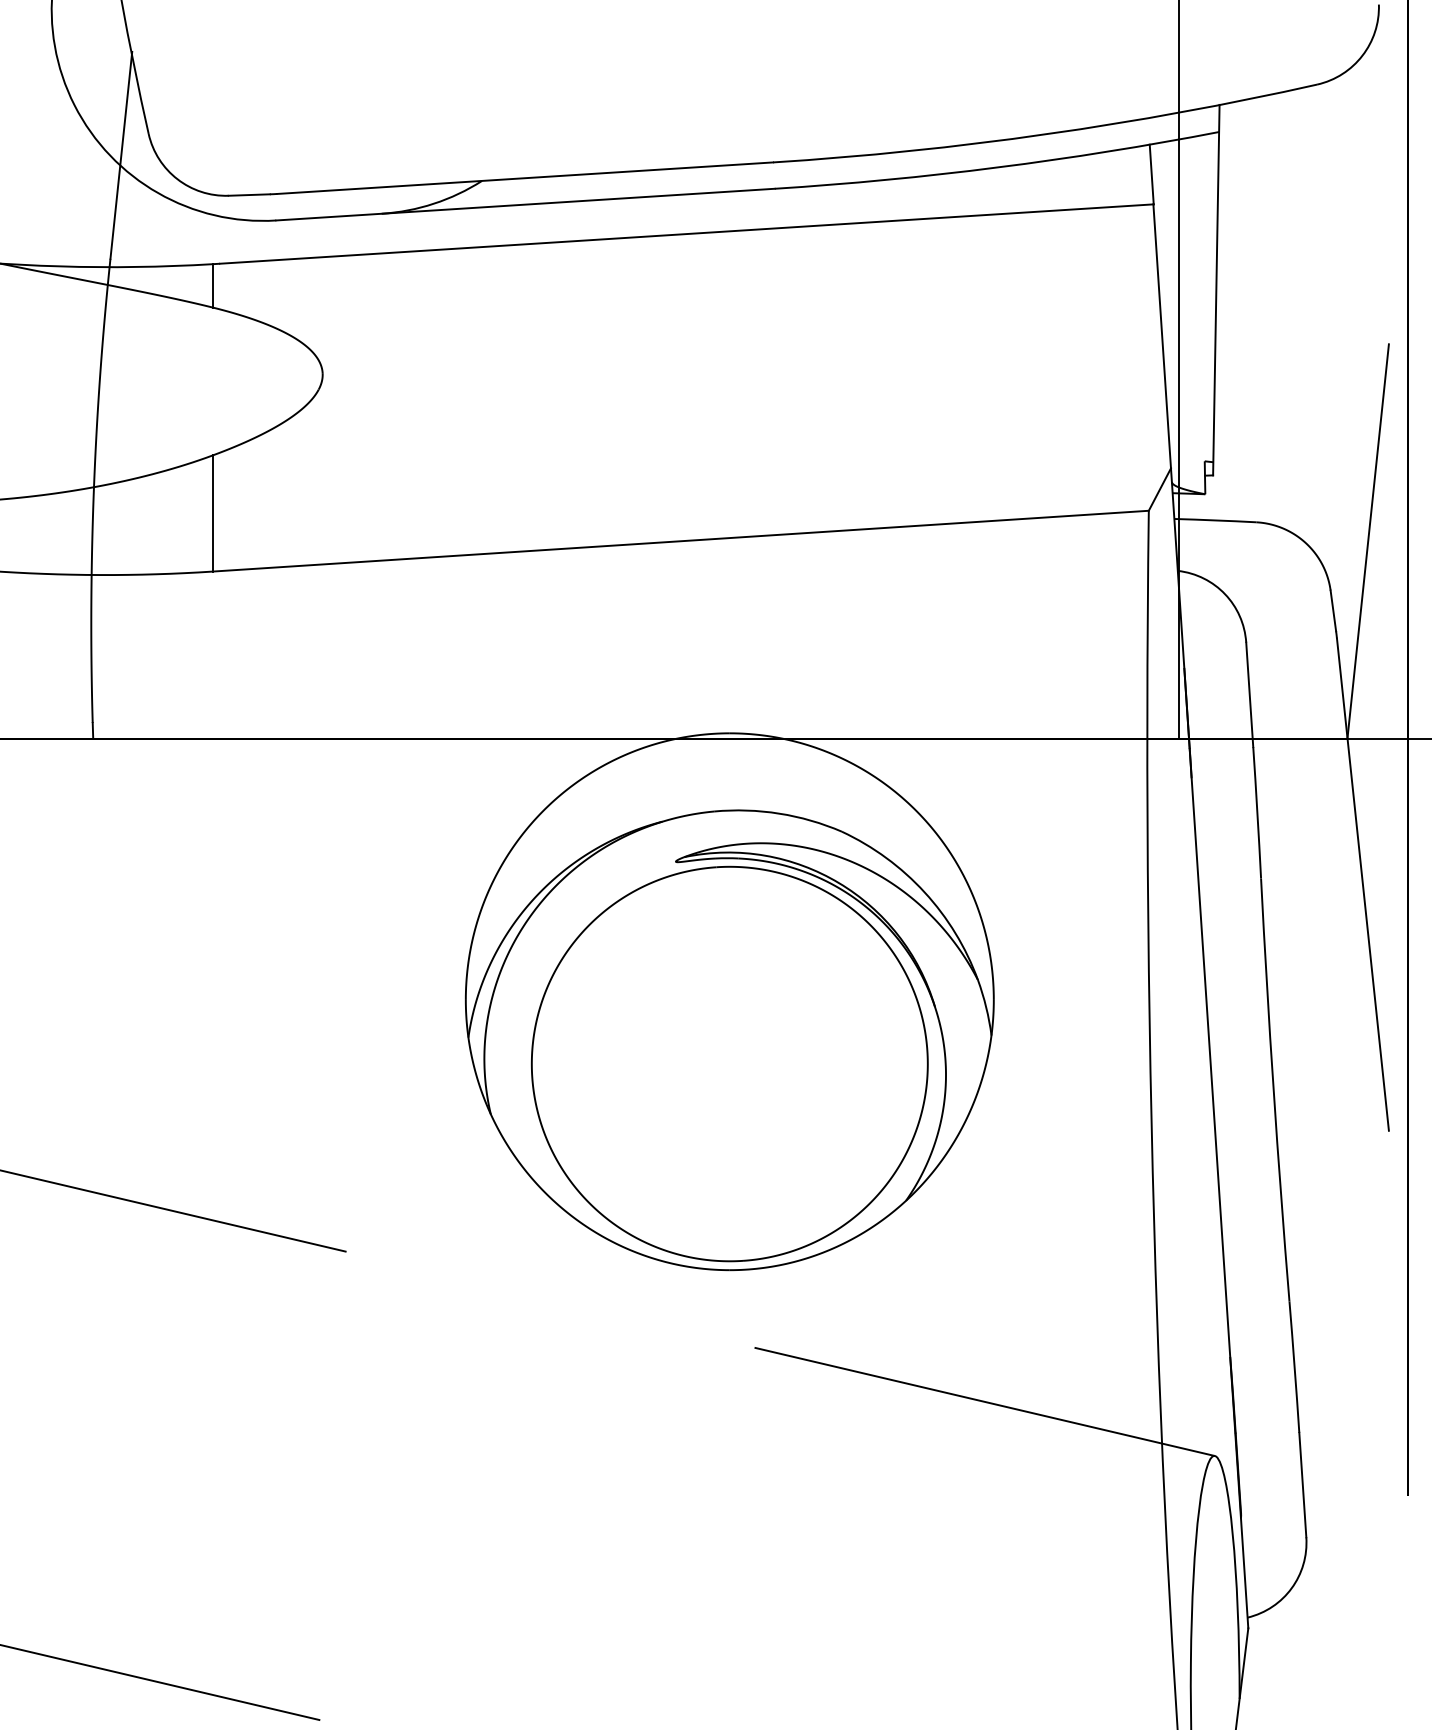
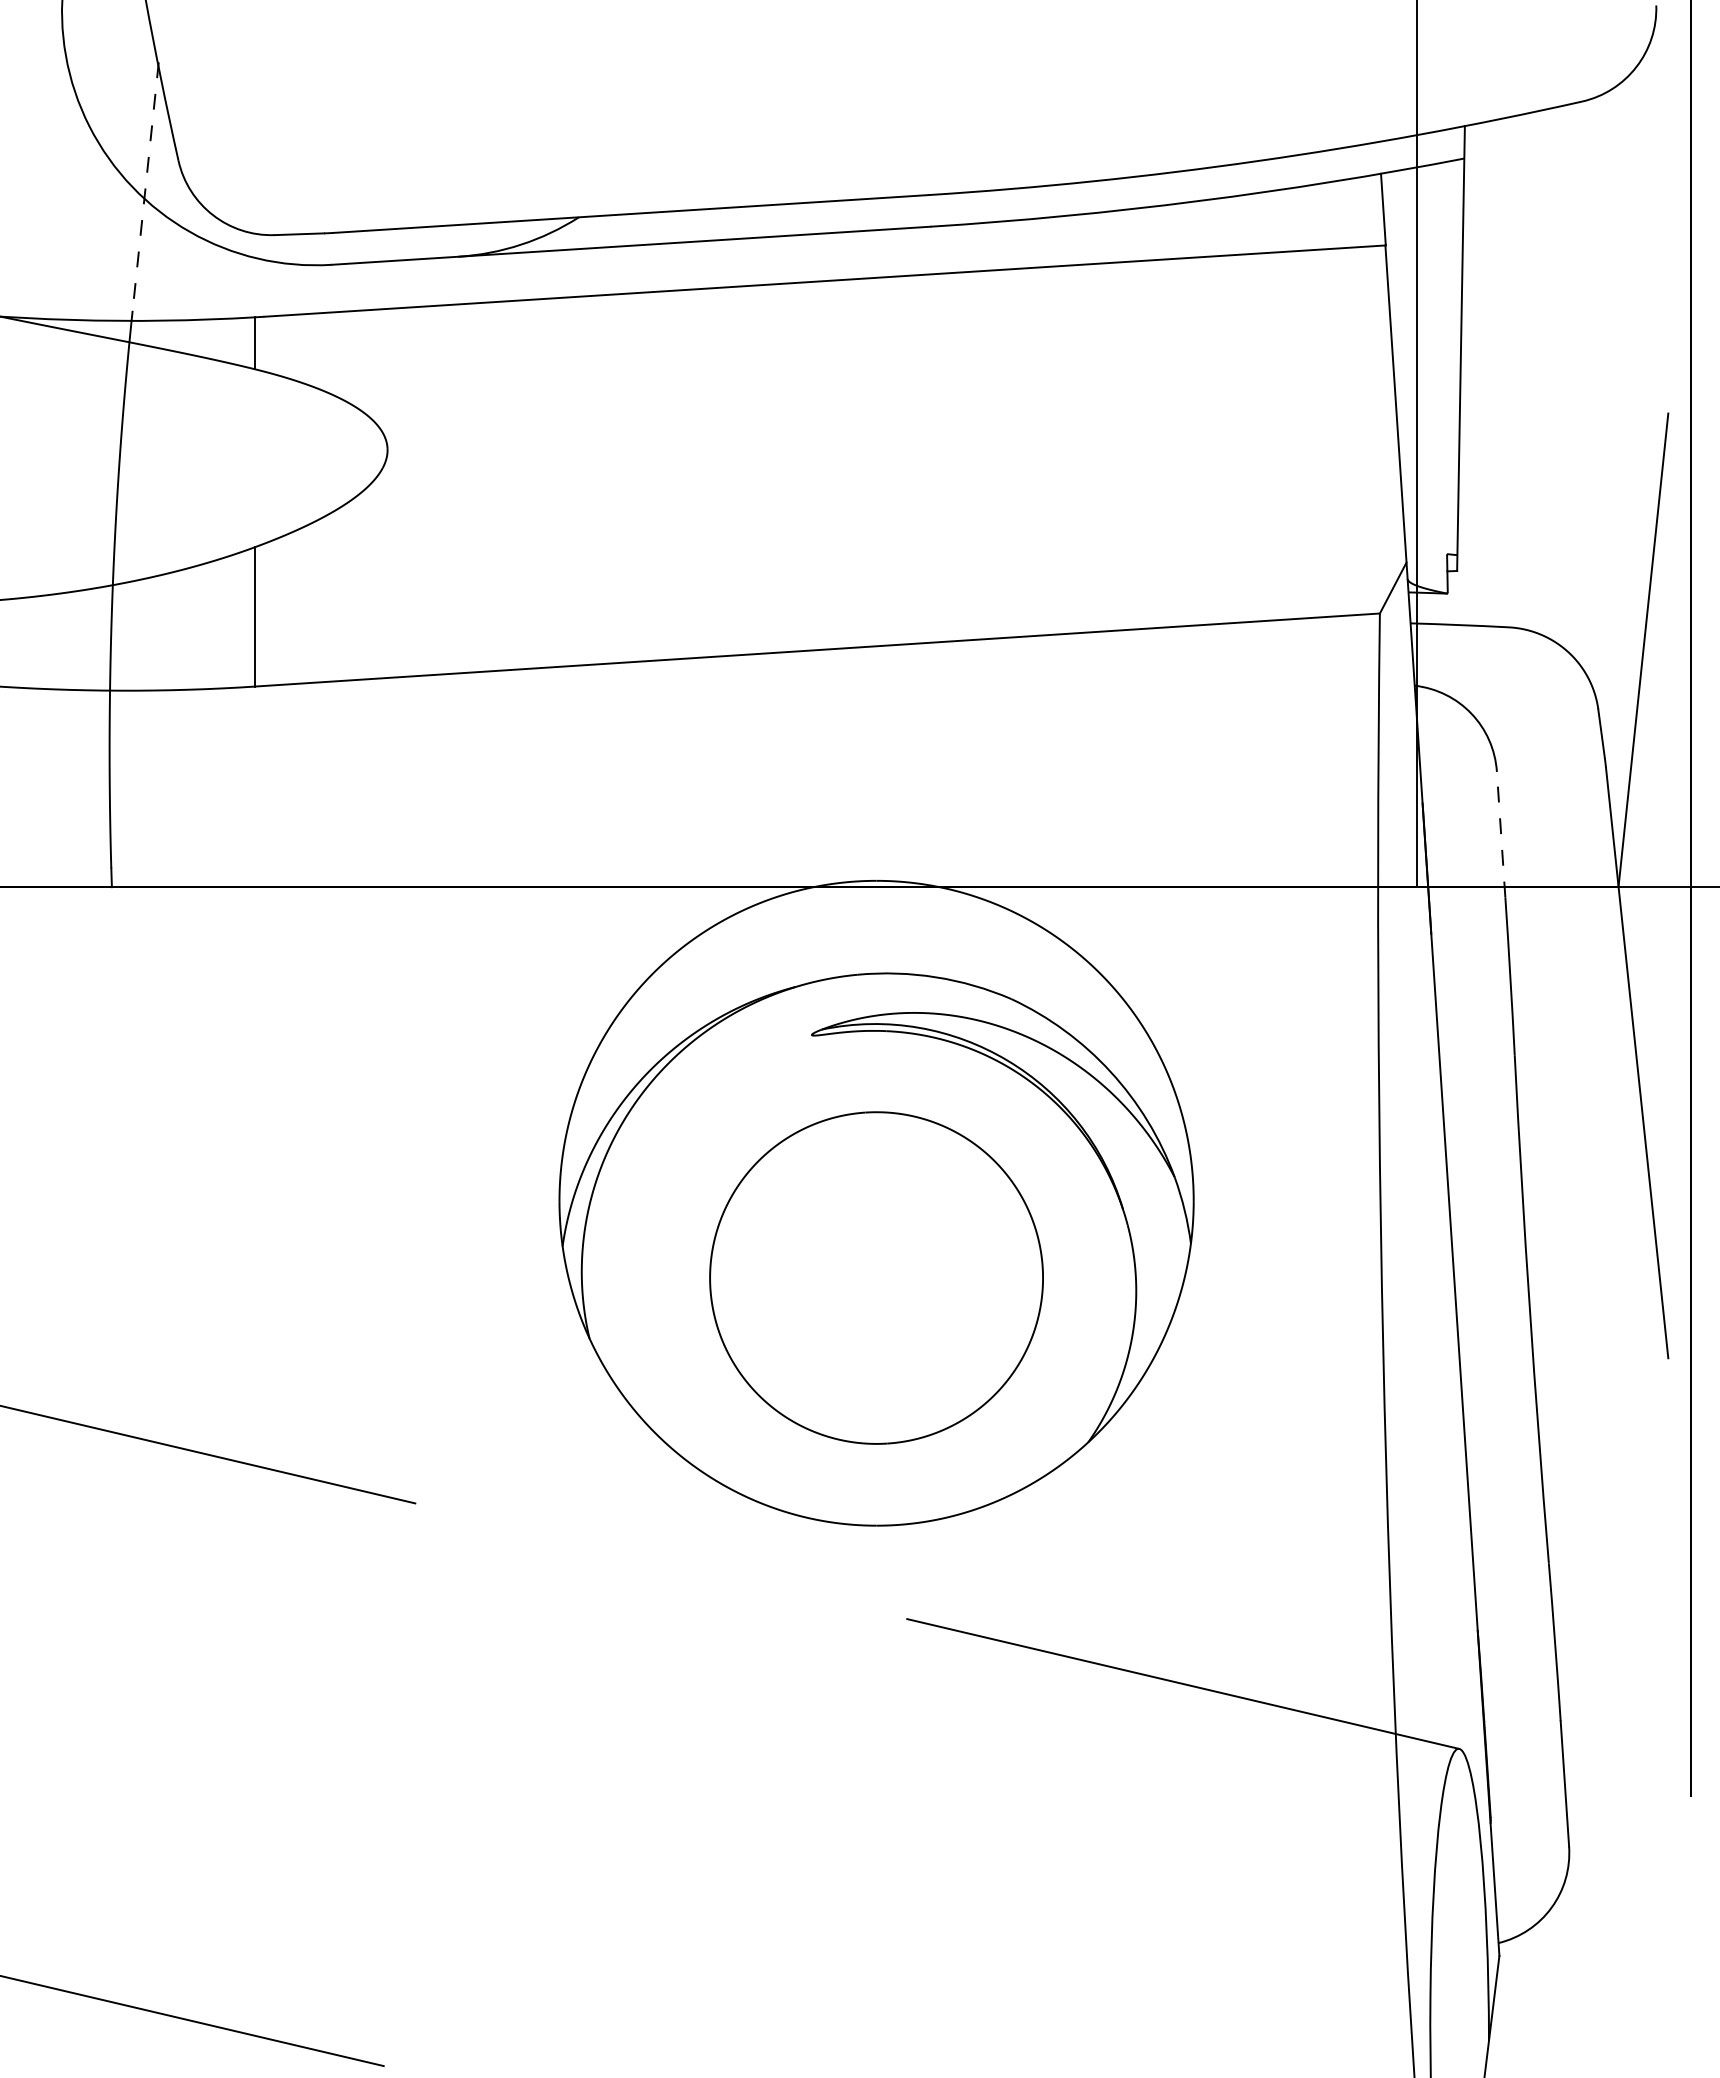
line: (121, 155) -> (145, 186), solid -> dashed
line: (1250, 694) -> (1501, 834), solid -> dashed
part: (729, 1063) -> (876, 1277), size x0.7

